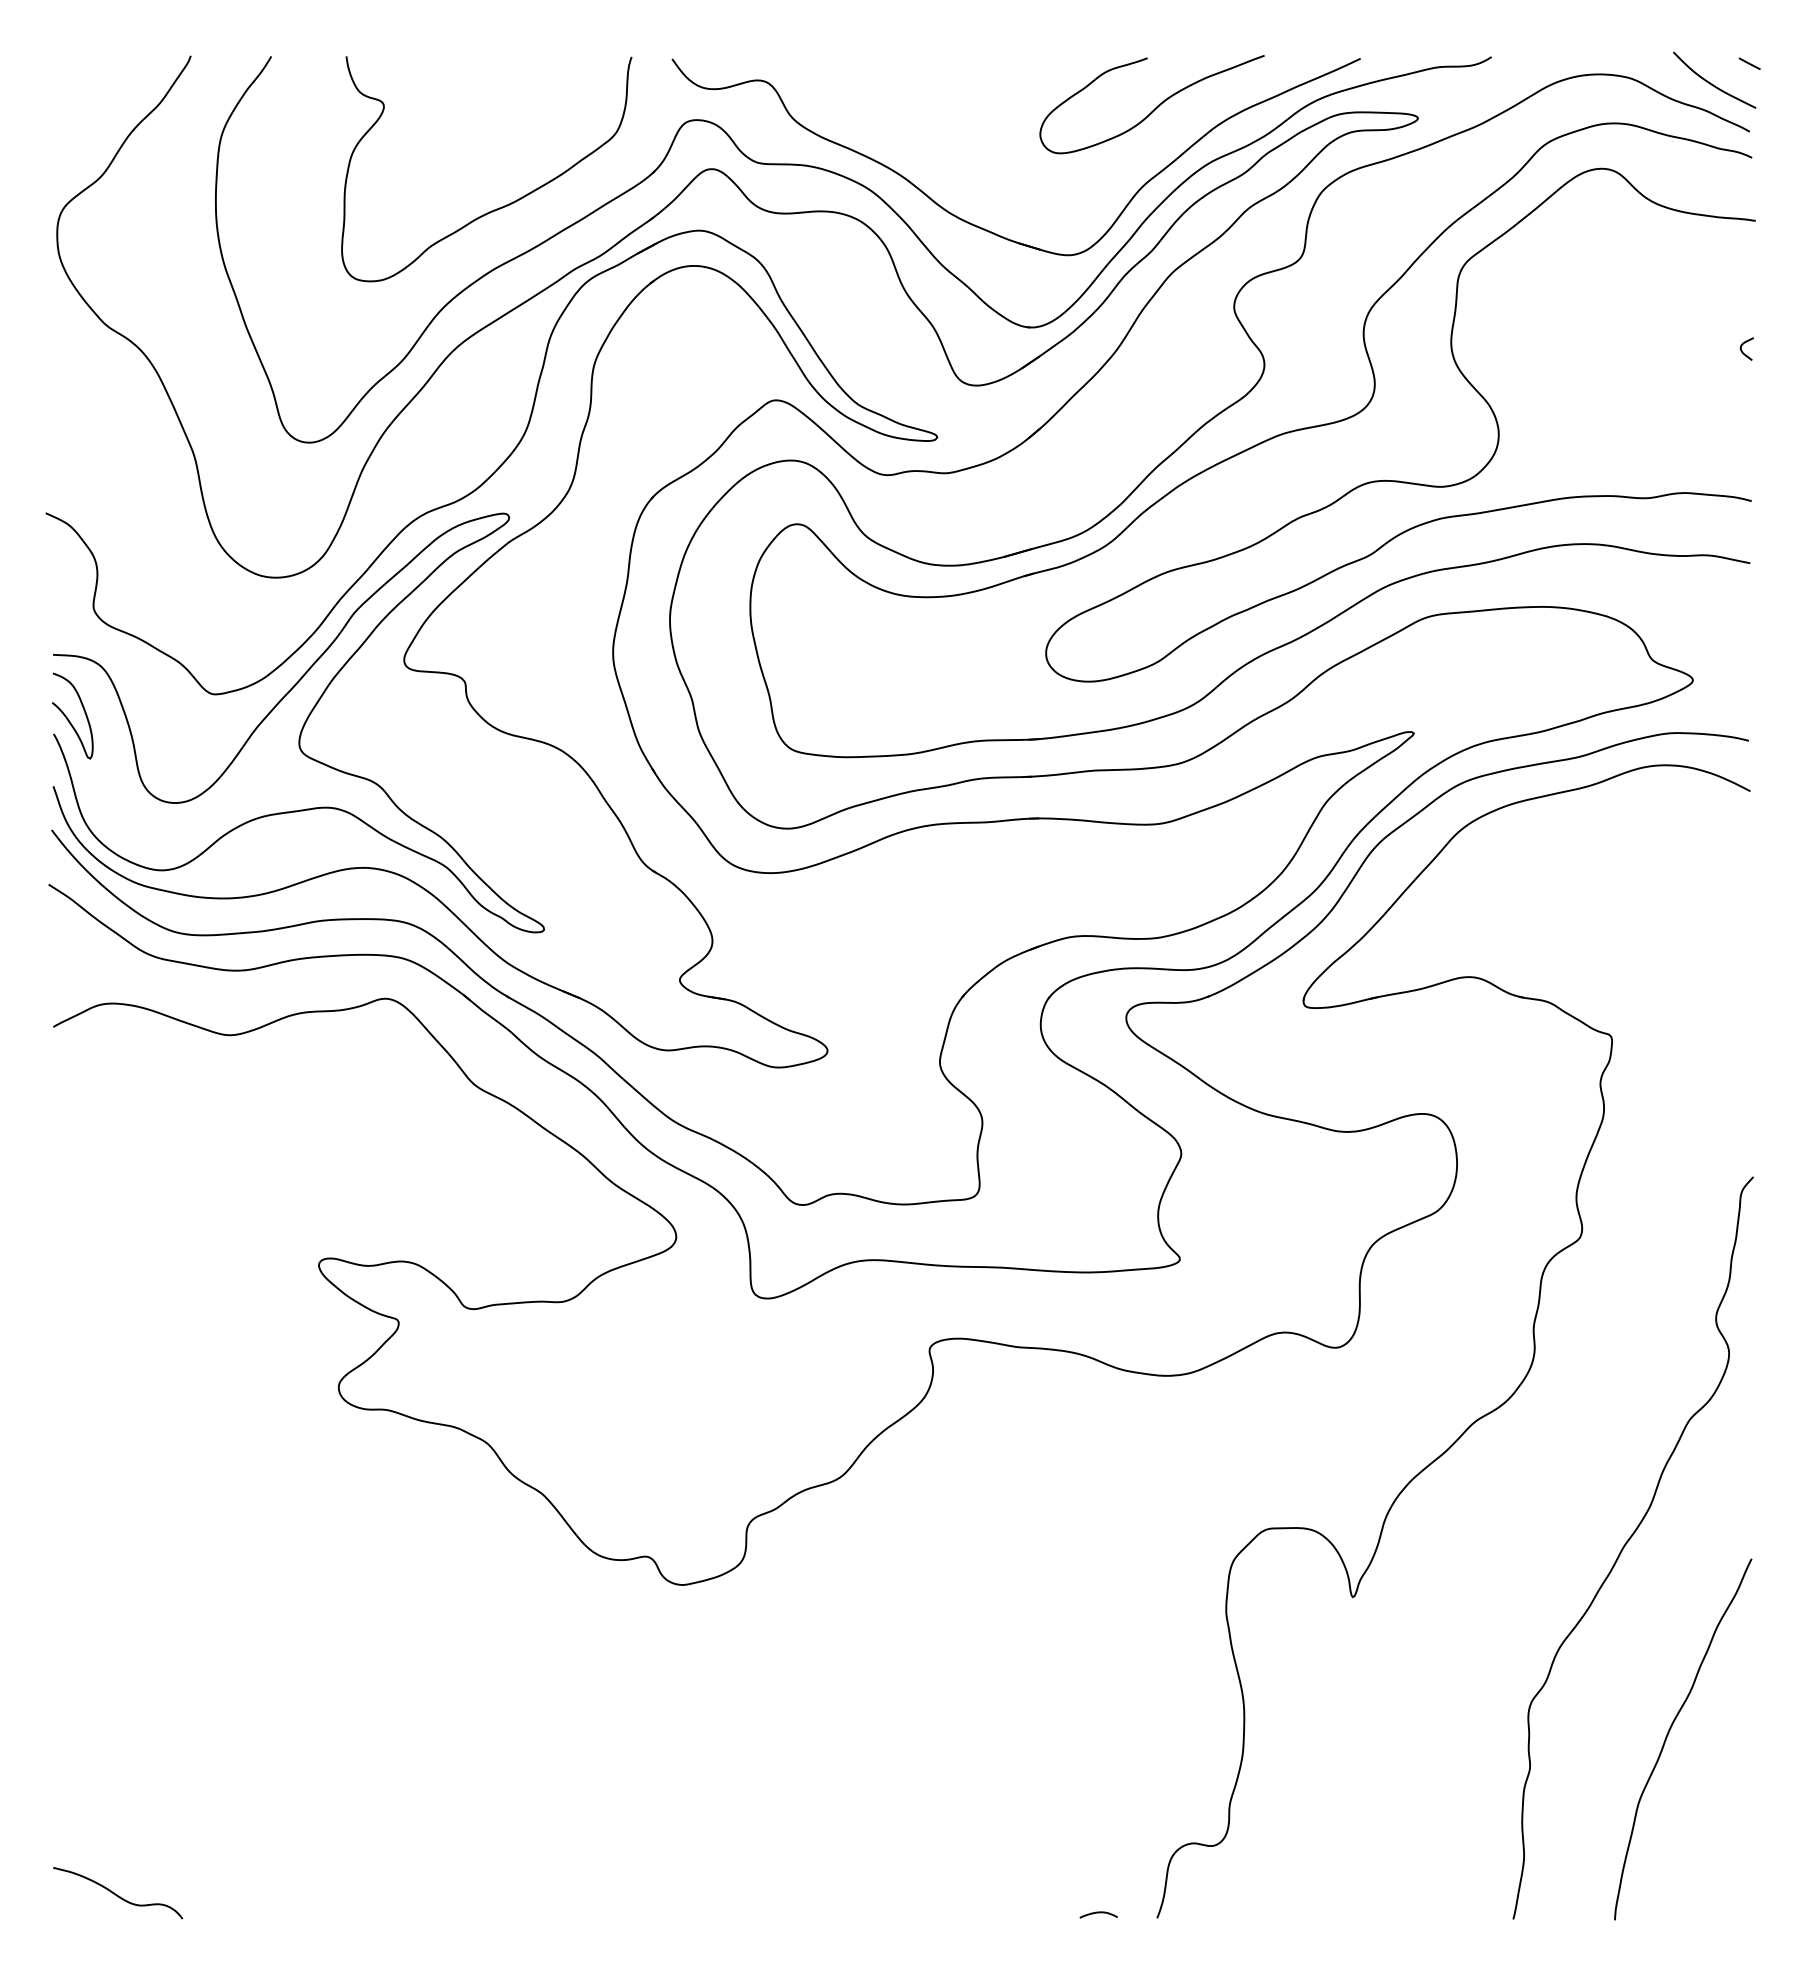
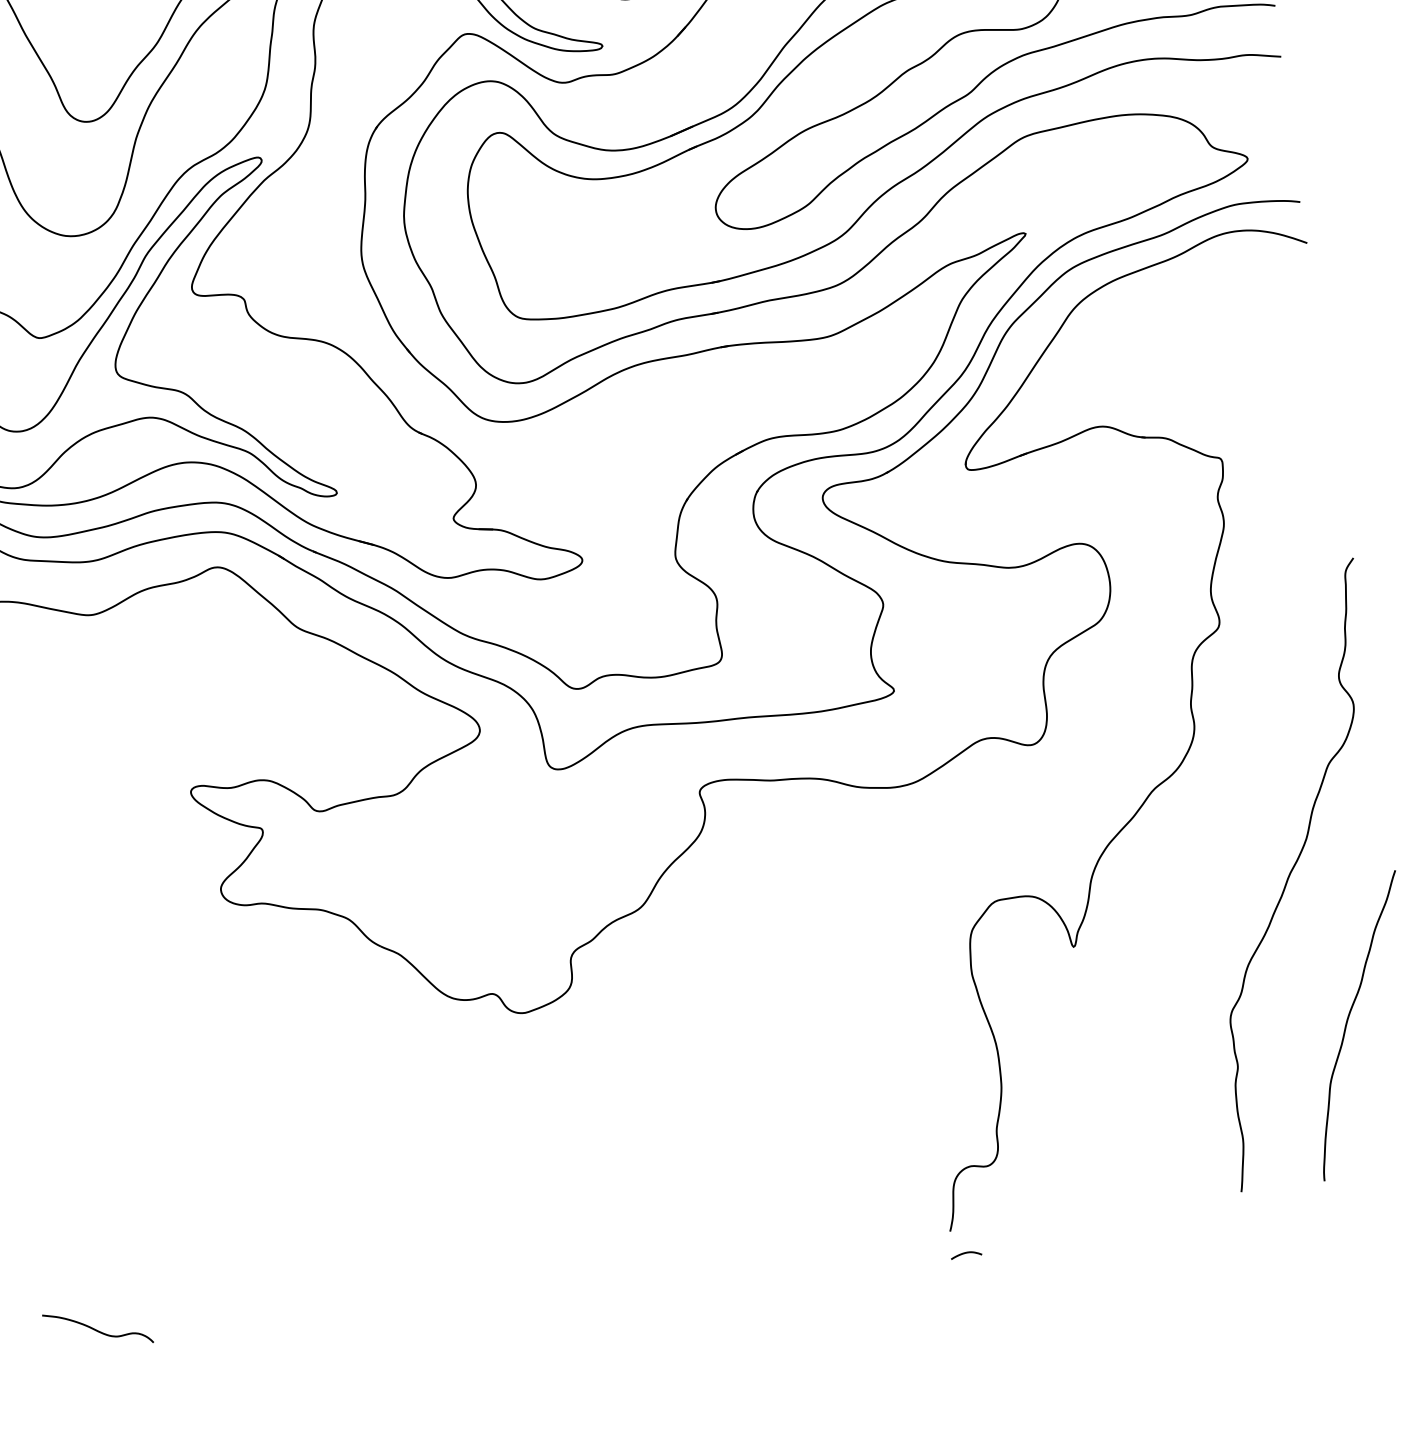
curve: (1098, 1913) -> (966, 1253), moved

